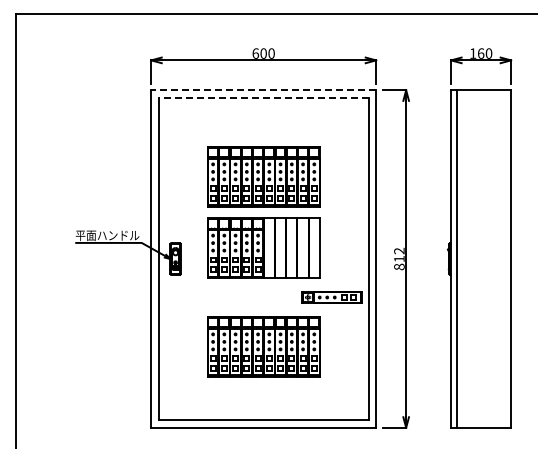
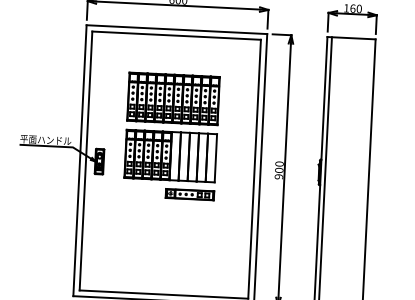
line: (263, 90) -> (176, 29), dashed -> solid
line: (263, 97) -> (176, 35), dashed -> solid
text: (399, 258) -> (279, 170), 812 -> 900
part: (331, 297) -> (189, 194), moved
part: (263, 346) -> (166, 235), removed

